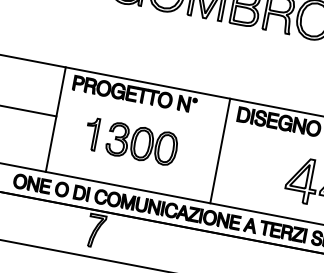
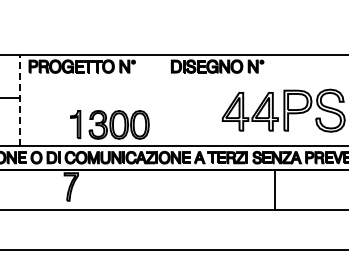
line: (56, 118) -> (20, 99), solid -> dashed
part: (131, 141) -> (109, 124), moved
line: (220, 151) -> (162, 100), removed

